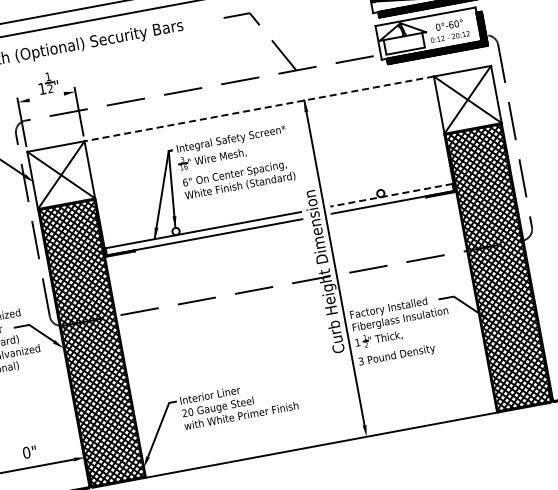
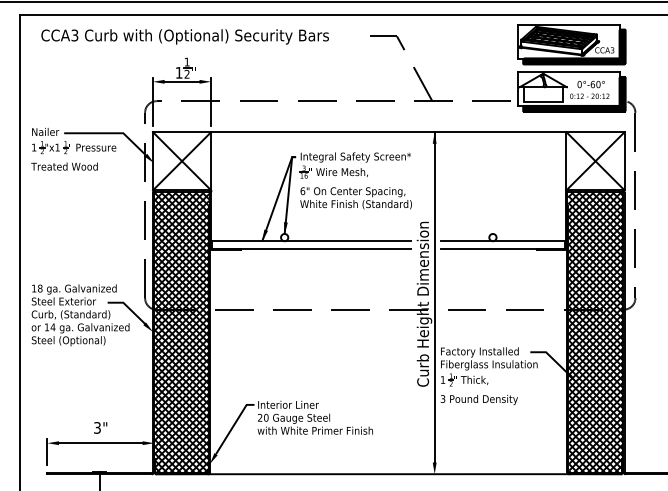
line: (46, 96) -> (181, 81), added
line: (258, 109) -> (388, 132), dashed -> solid
line: (390, 195) -> (502, 241), dashed -> solid
text: (26, 452) -> (97, 427), 0" -> 3"

